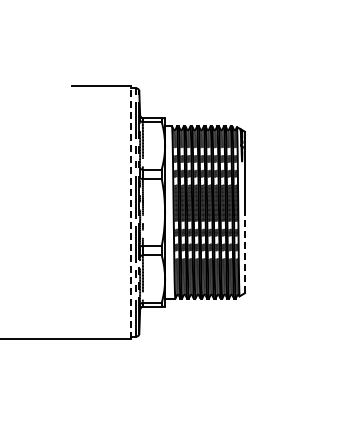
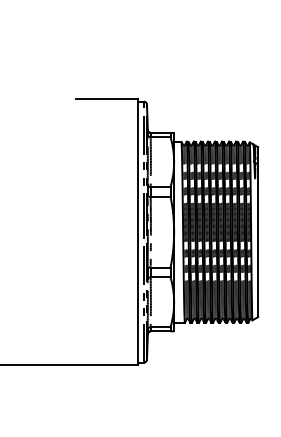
line: (130, 212) -> (137, 232), dashed -> solid
line: (244, 252) -> (257, 274), dashed -> solid

